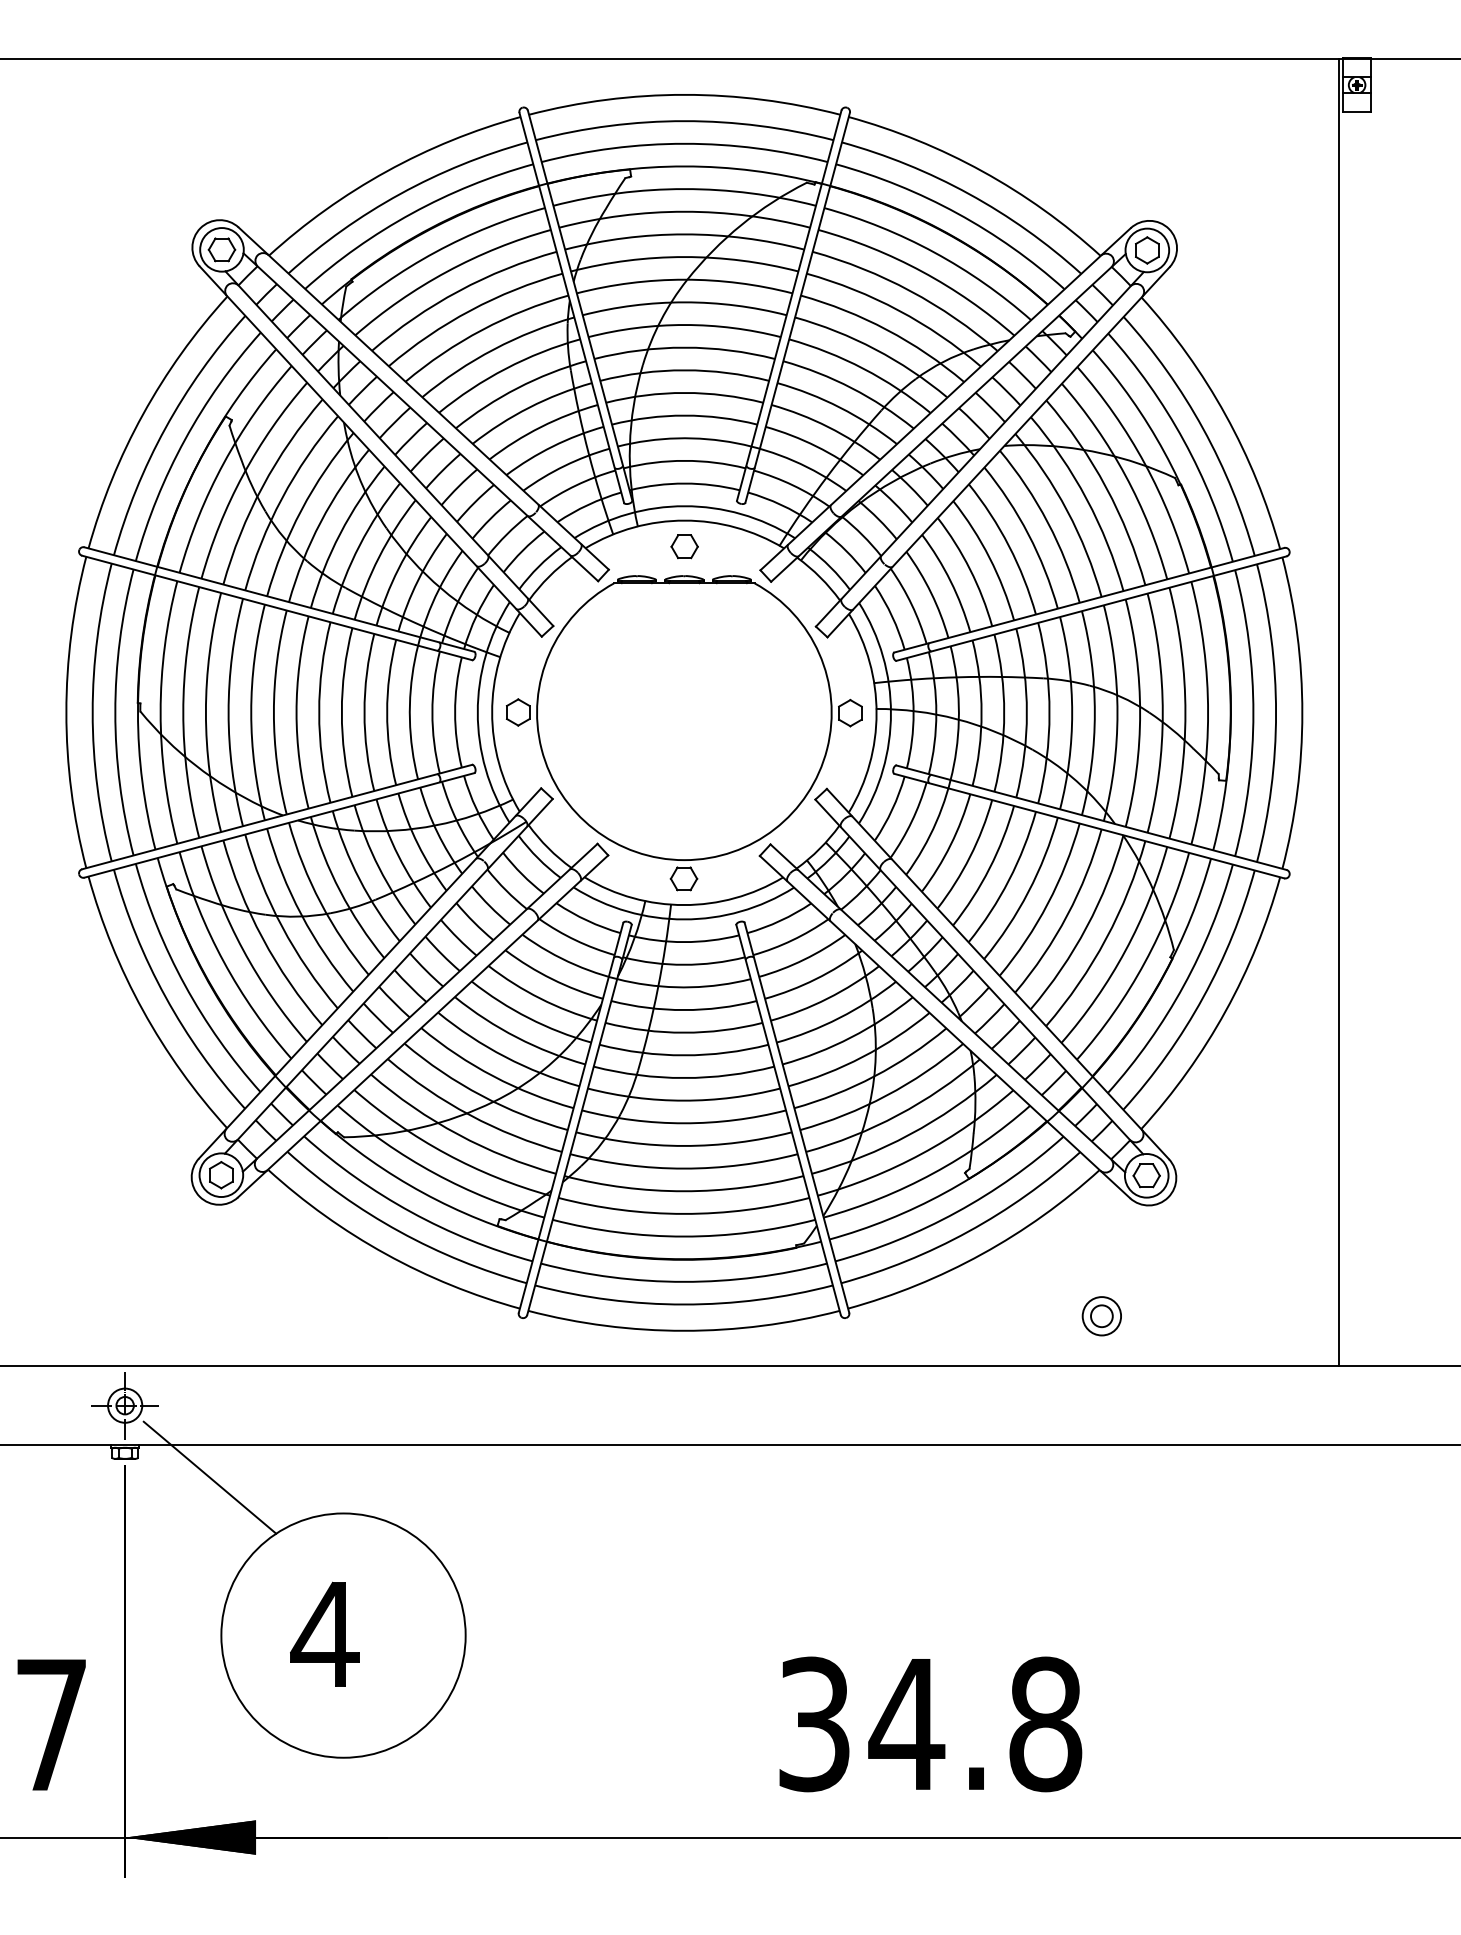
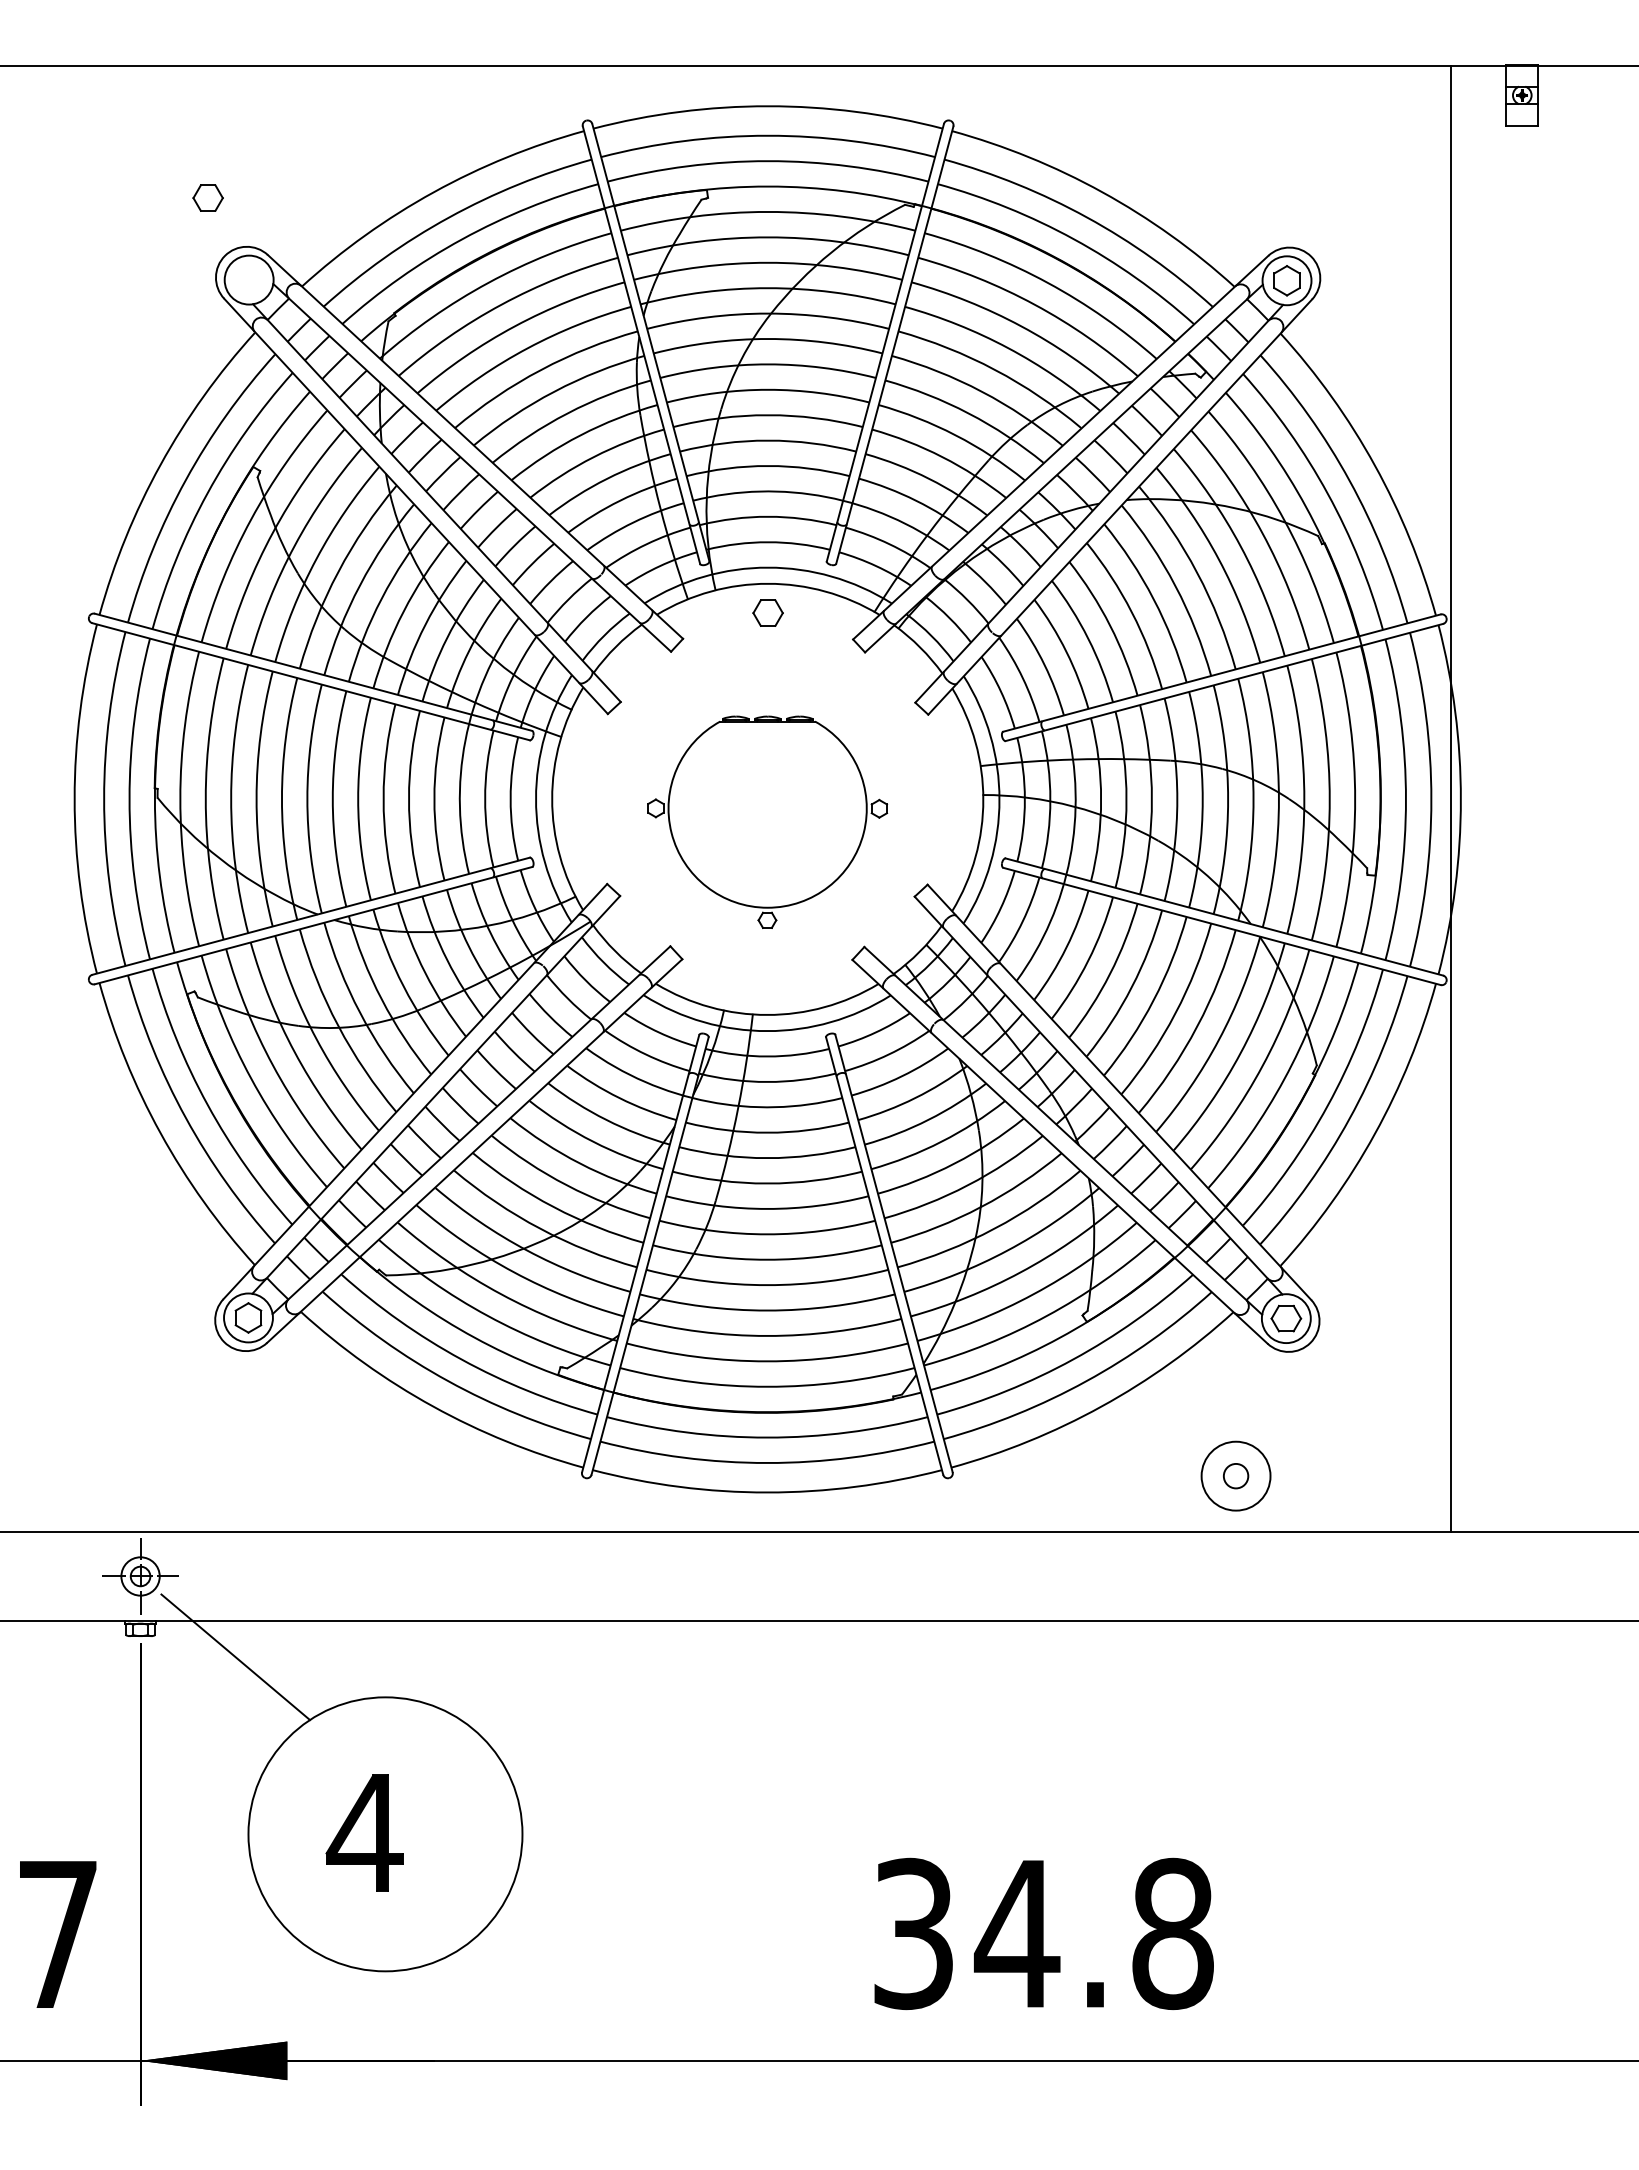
part: (221, 249) -> (207, 197), moved
line: (1338, 712) -> (1450, 798), moved
part: (684, 733) -> (767, 822), size x0.6
circle: (1101, 1315) -> (1235, 1475), size x1.6

